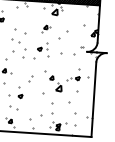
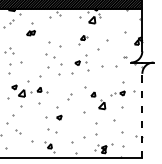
line: (94, 99) -> (142, 115), solid -> dashed

